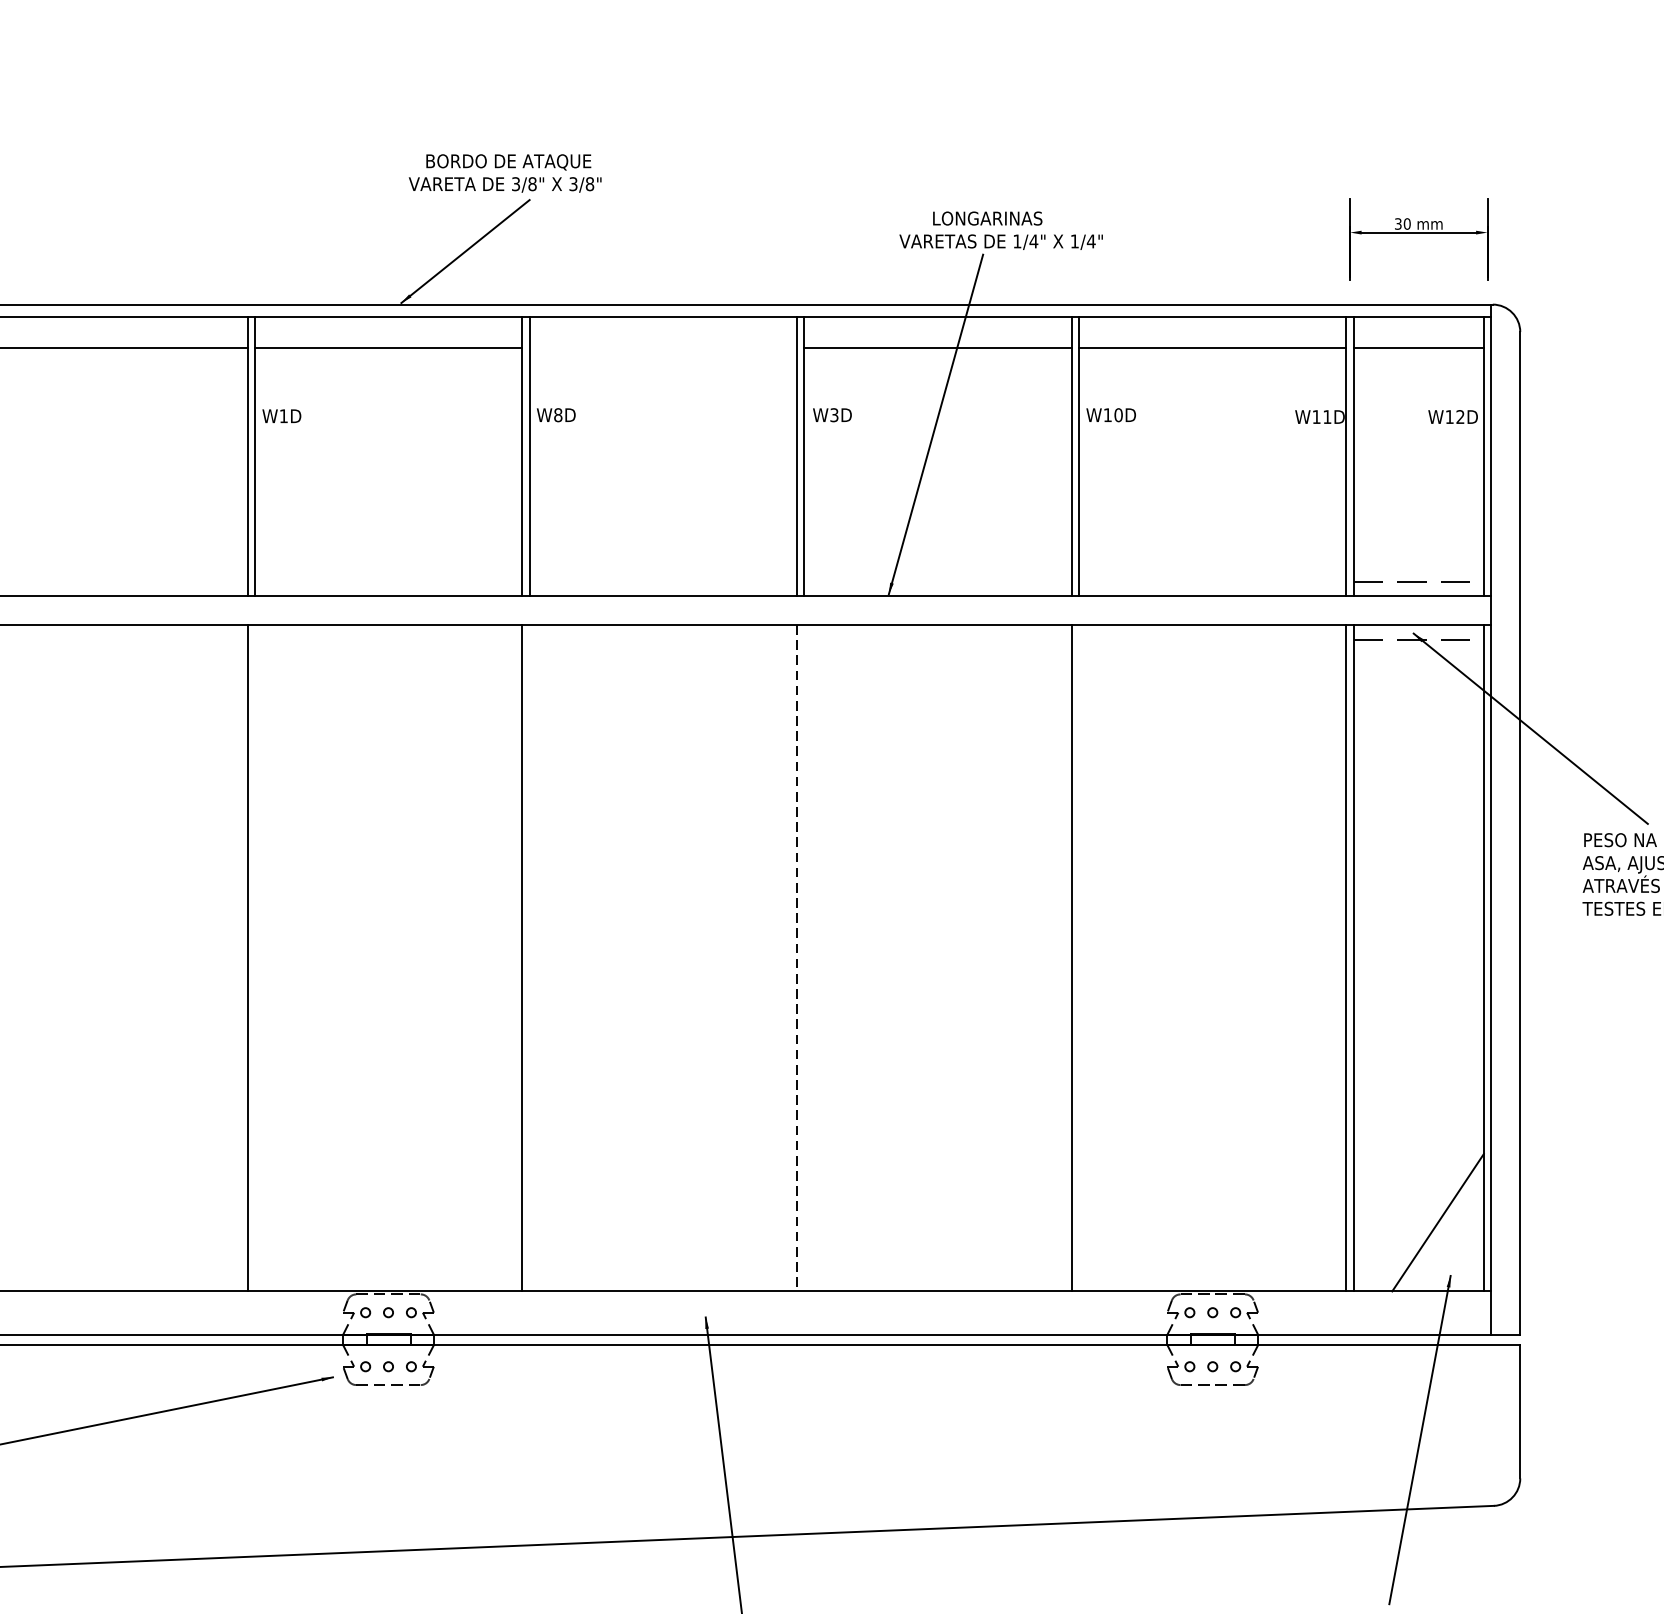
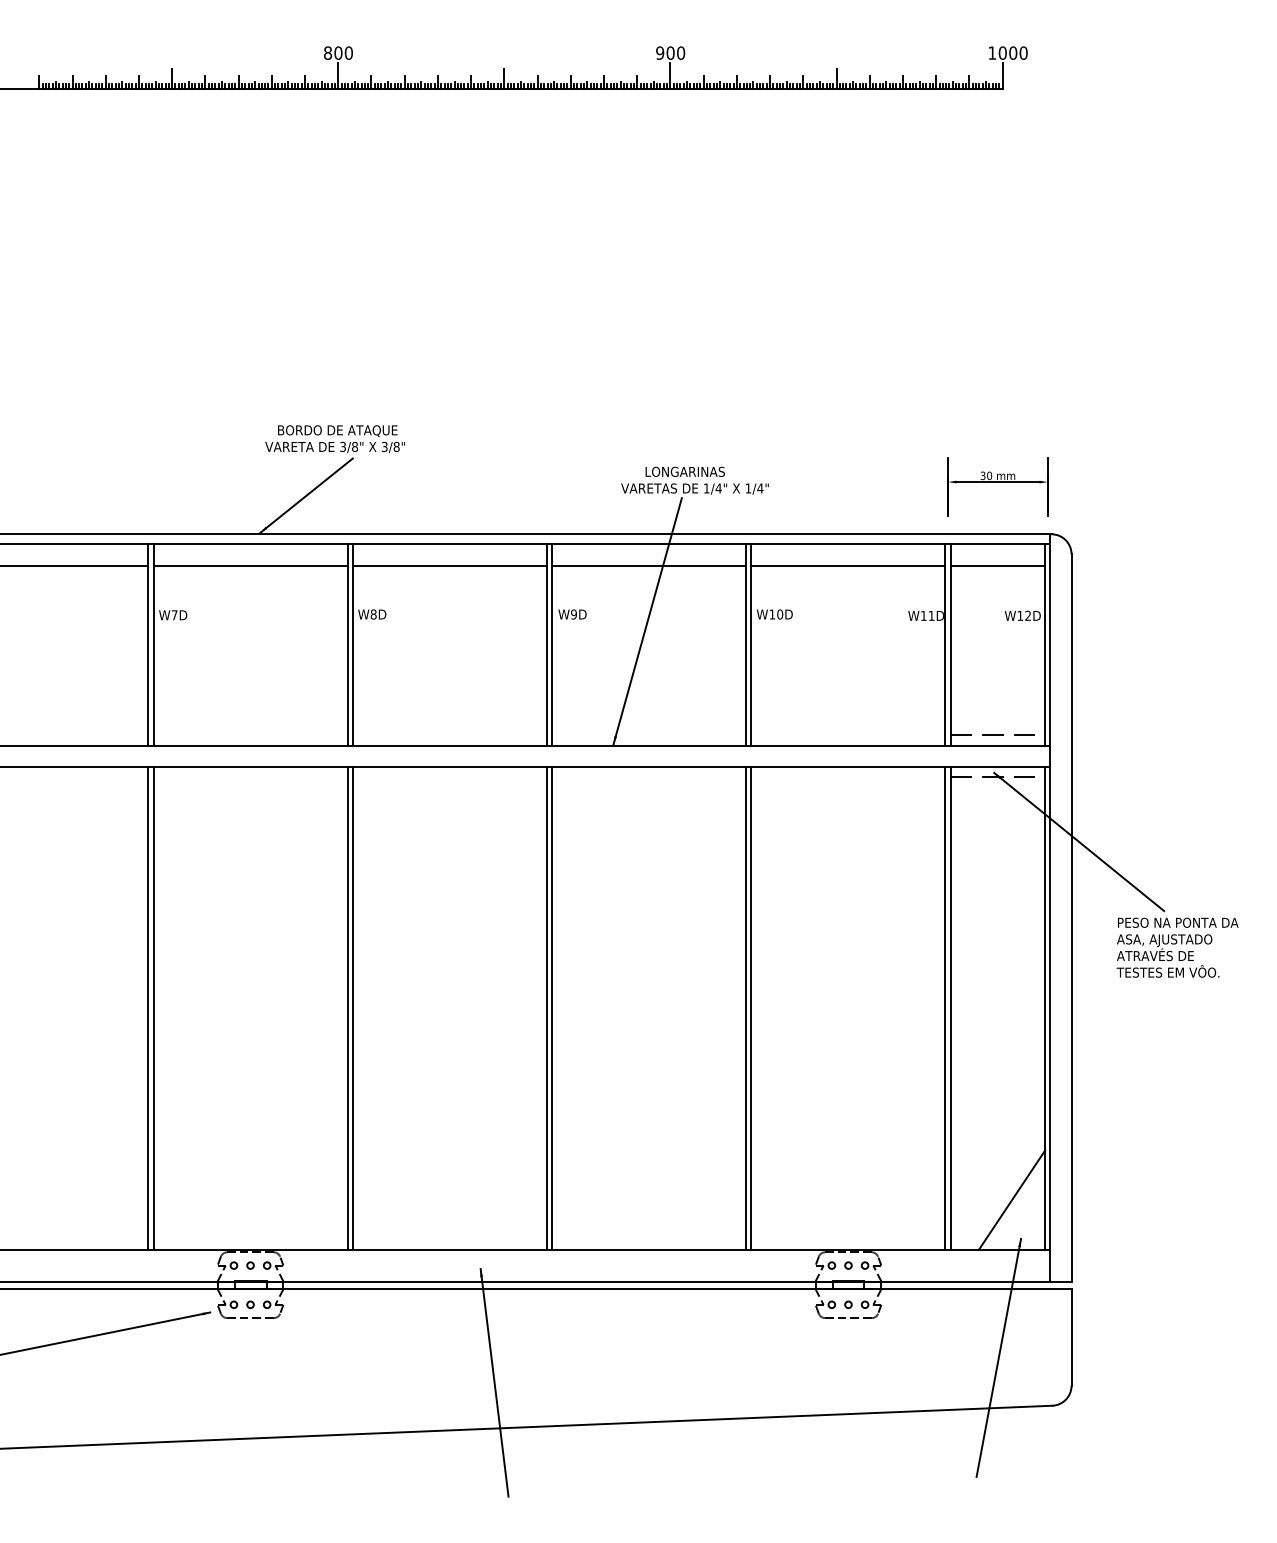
line: (662, 347) -> (449, 565), added
text: (835, 415) -> (574, 614), W3D -> W9D
text: (283, 416) -> (174, 615), W1D -> W7D
line: (254, 958) -> (153, 1008), added
line: (529, 958) -> (352, 1008), added
line: (796, 958) -> (546, 1008), dashed -> solid
line: (804, 958) -> (552, 1008), added
line: (1079, 958) -> (751, 1008), added

